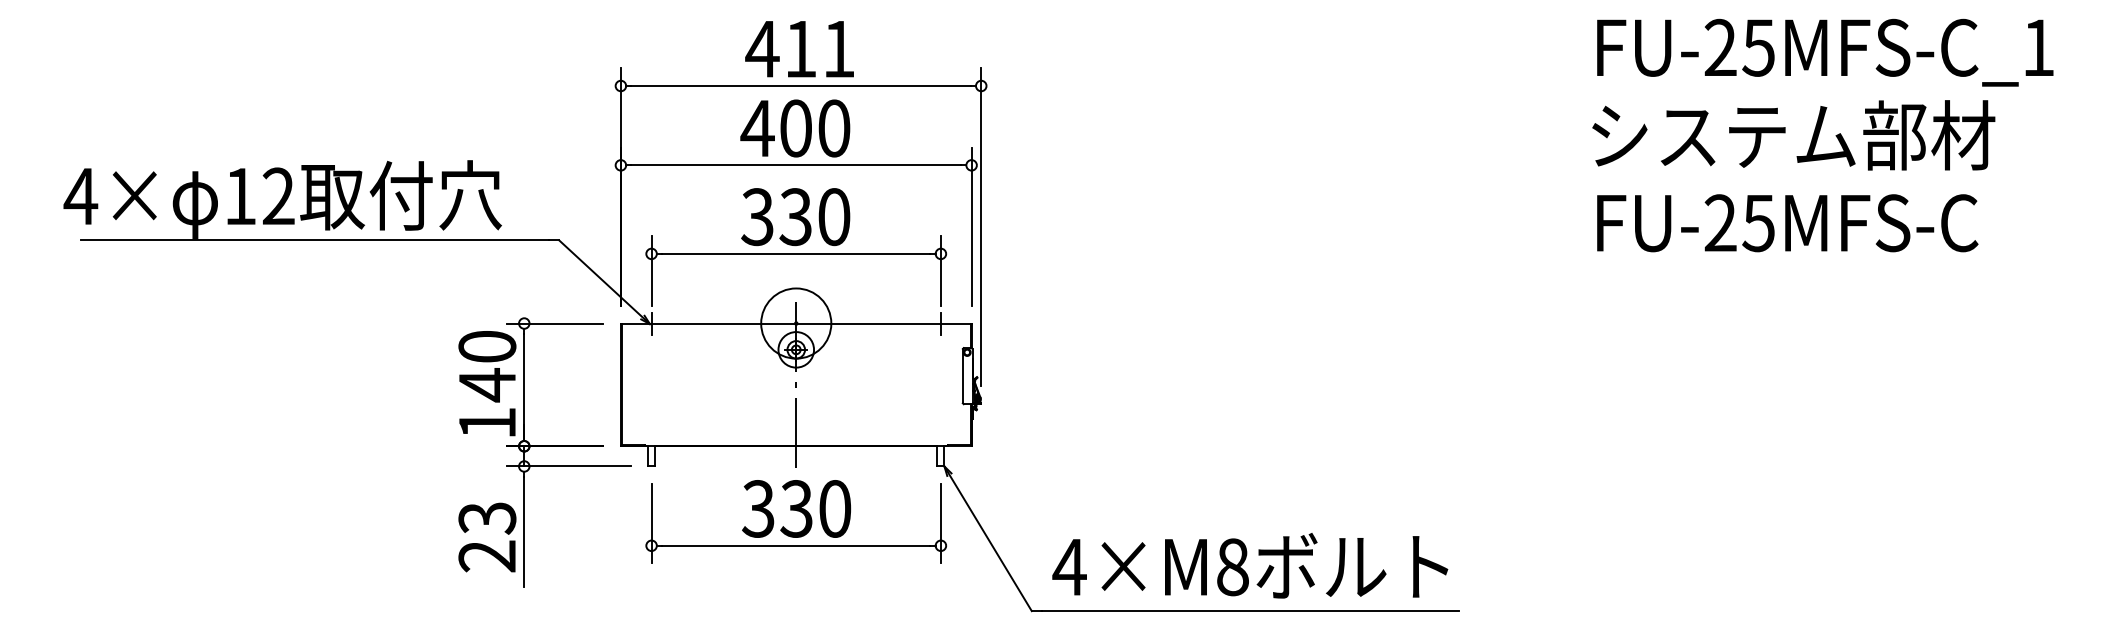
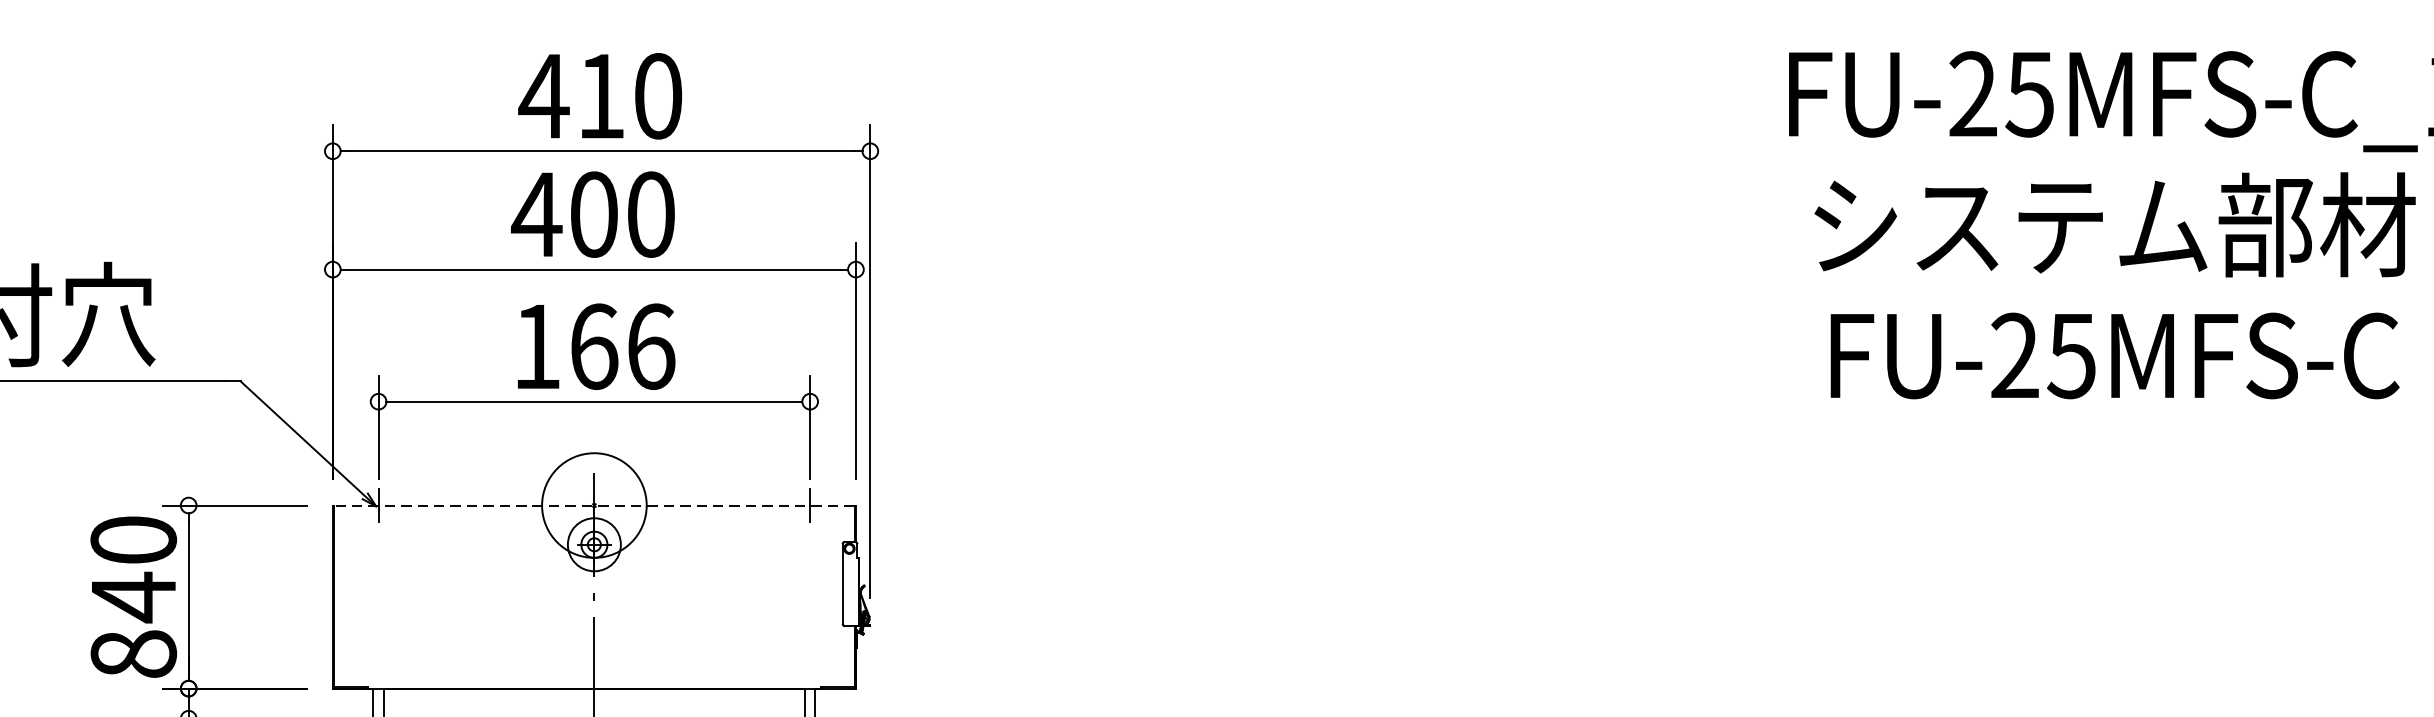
text: (838, 49) -> (657, 96), 411 -> 410
text: (1793, 135) -> (2114, 225), moved
text: (795, 217) -> (593, 347), 330 -> 166
text: (1787, 223) -> (2114, 356), moved
line: (795, 323) -> (593, 505), solid -> dashed
text: (487, 422) -> (133, 653), 140 -> 840

